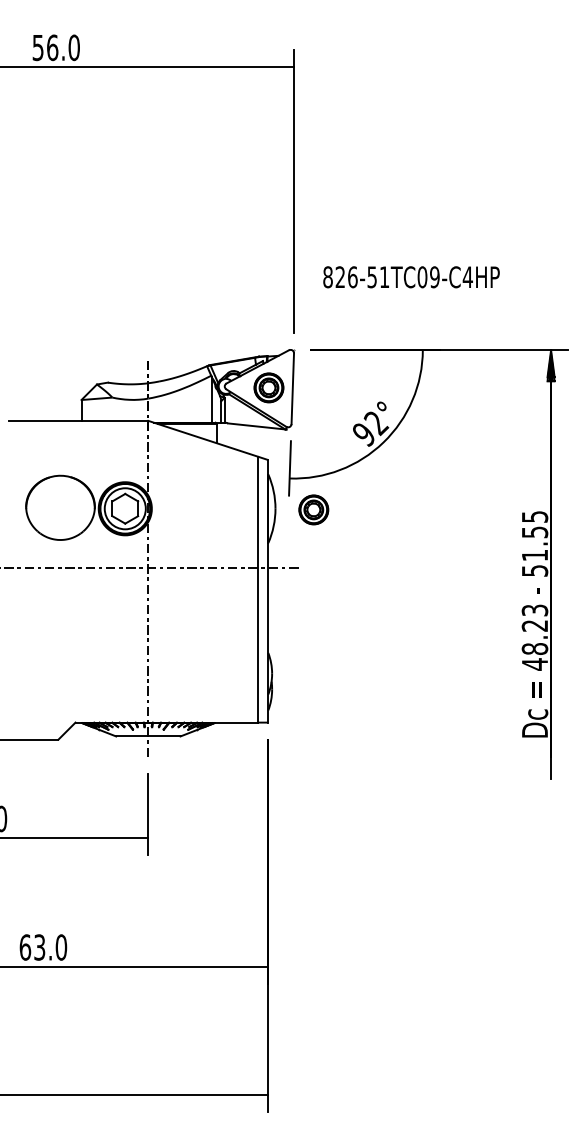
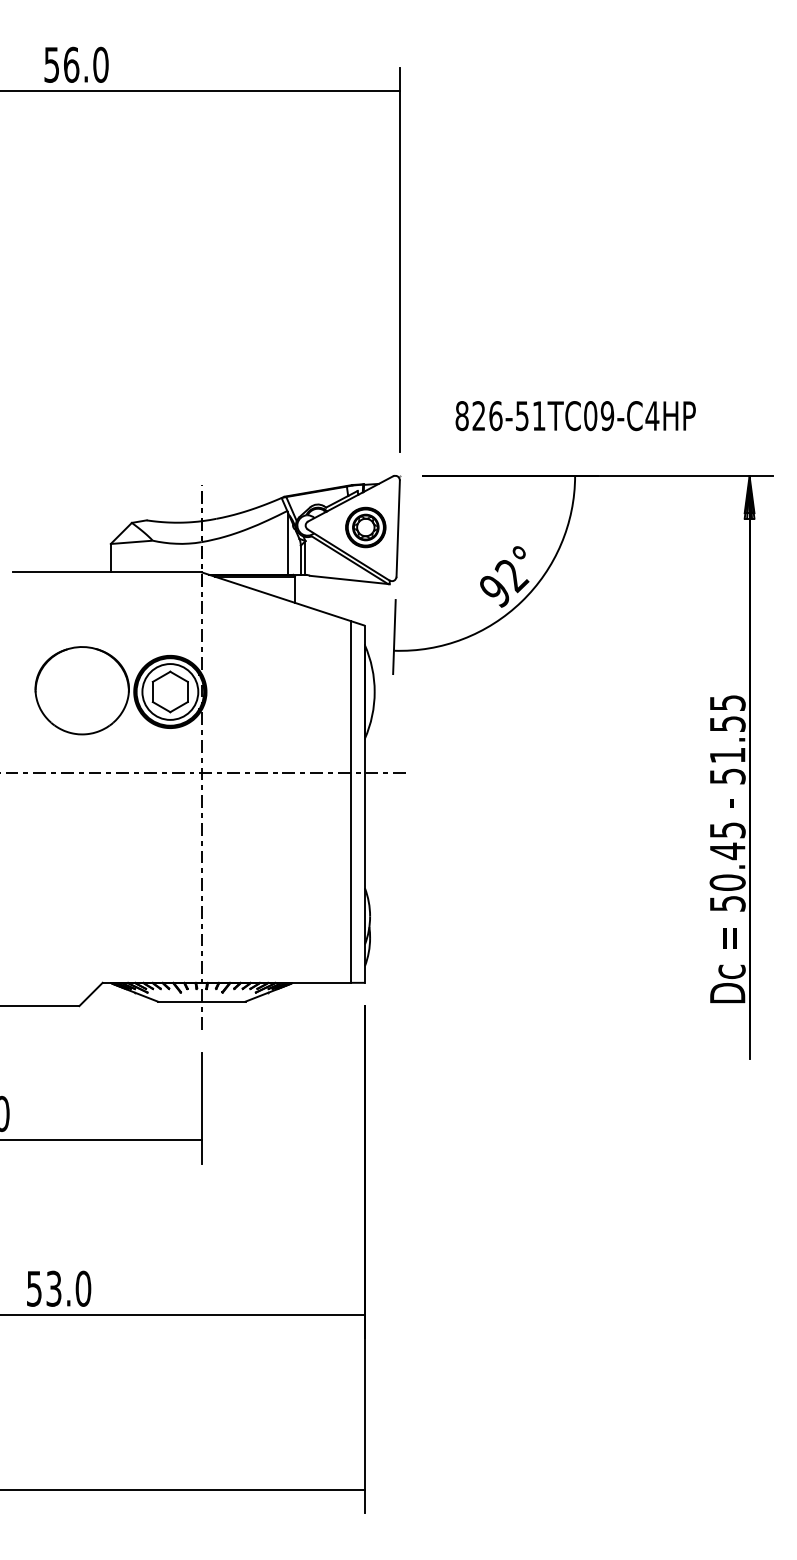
text: (411, 277) -> (575, 416), moved
part: (313, 509) -> (426, 693), removed
text: (534, 637) -> (727, 867), 48.23 -> 50.45
text: (25, 947) -> (34, 1288), 63.0 -> 53.0

